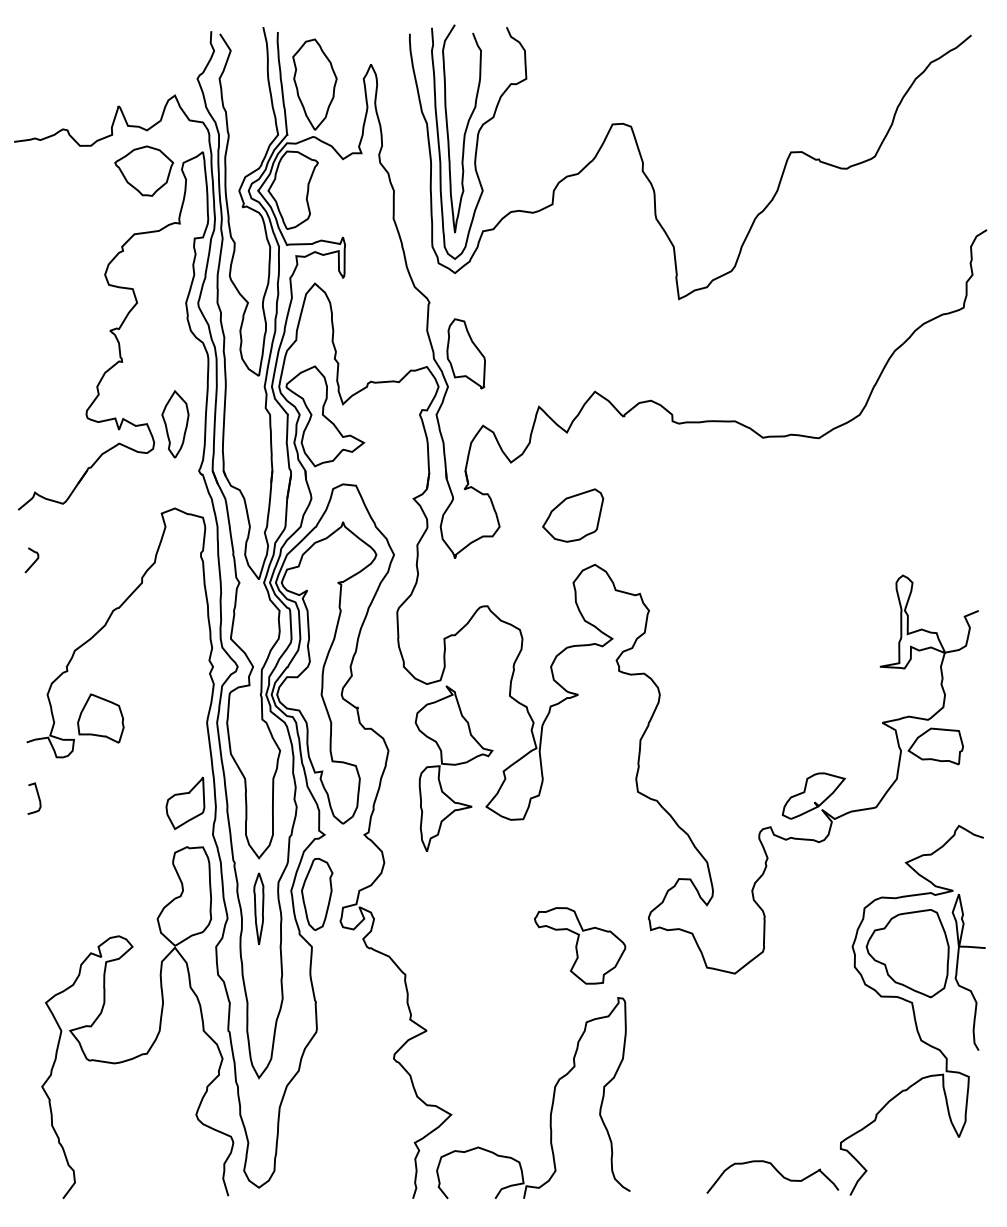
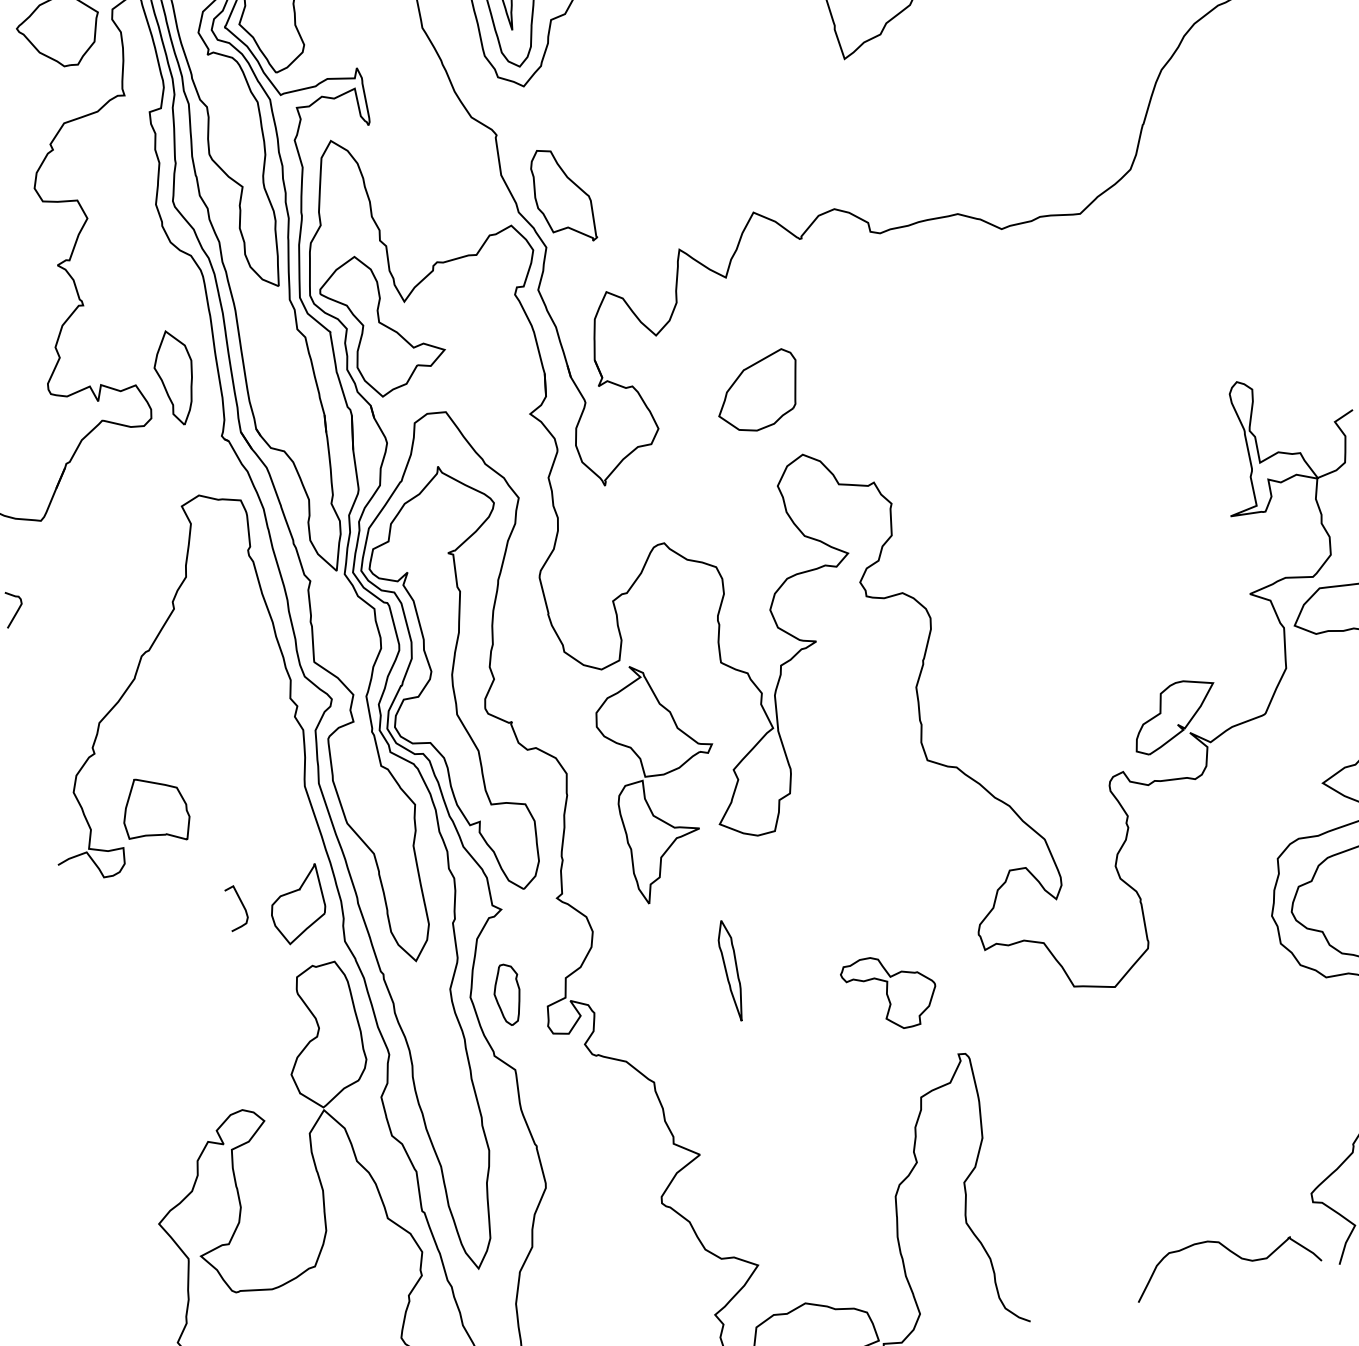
curve: (37, 796) -> (240, 903), moved
part: (317, 893) -> (507, 993), size x0.6
part: (258, 908) -> (730, 970), moved
part: (580, 945) -> (890, 991), size x0.7

